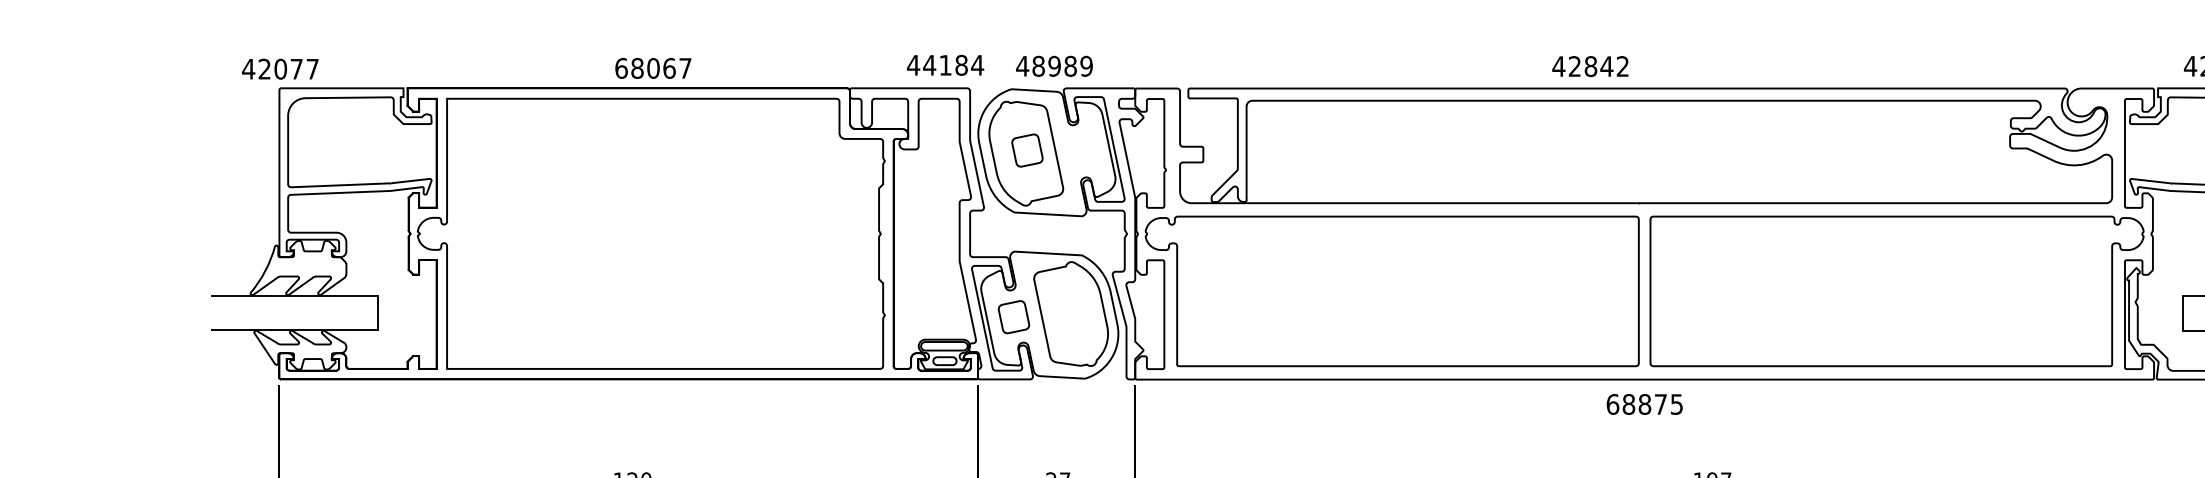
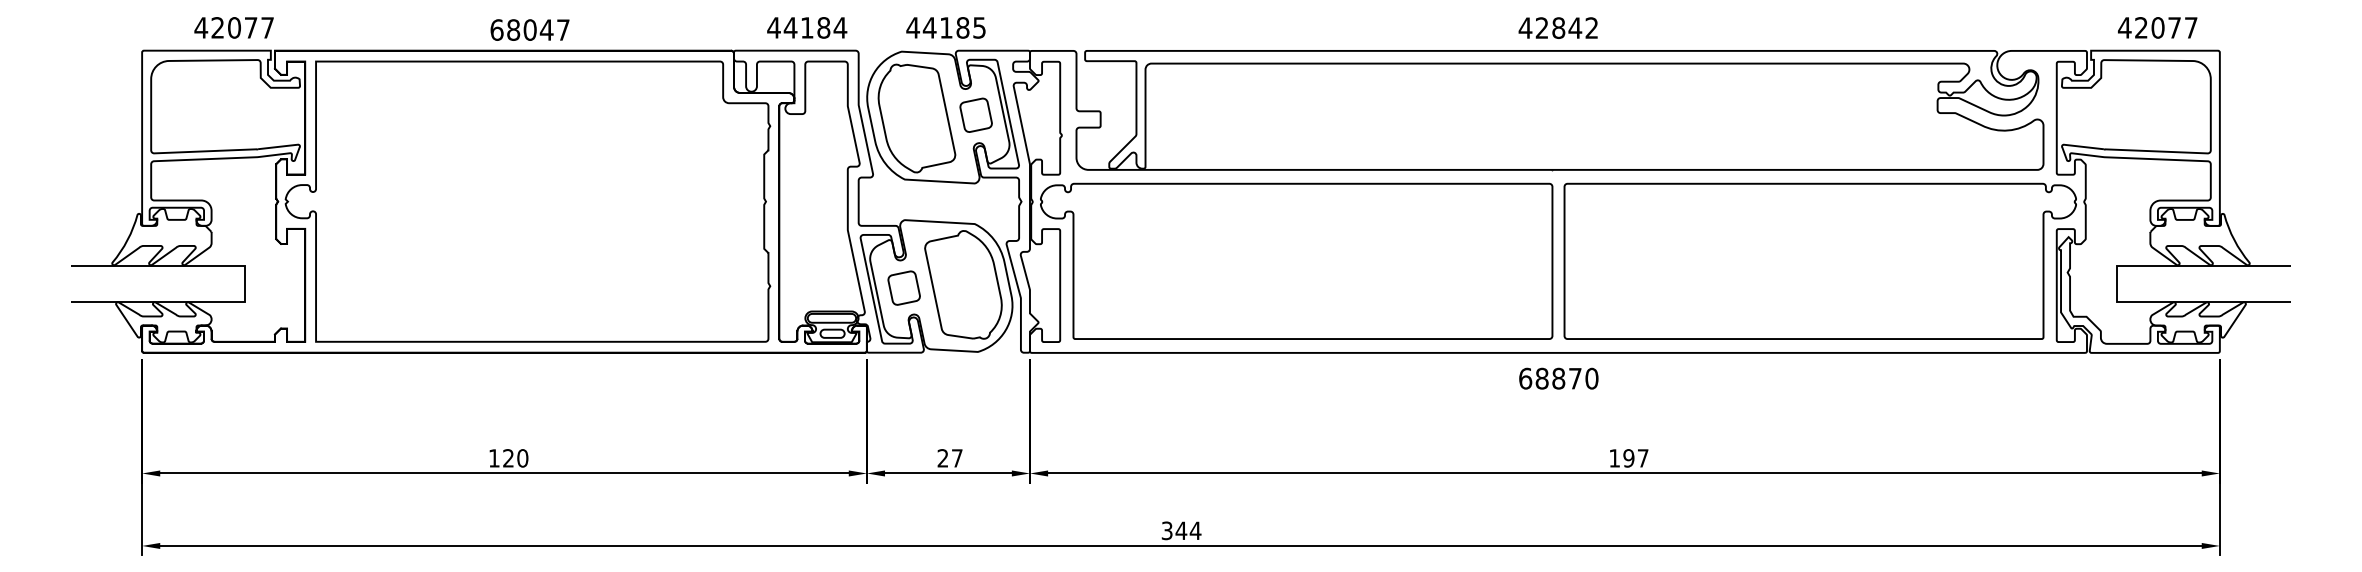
text: (945, 64) -> (807, 27), moved
text: (1061, 65) -> (953, 27), 48989 -> 44185
text: (1589, 65) -> (1557, 27), moved
text: (669, 67) -> (546, 29), 68067 -> 68047
text: (279, 68) -> (233, 27), moved
part: (1026, 149) -> (975, 114), moved
text: (1676, 404) -> (1591, 378), 68875 -> 68870

